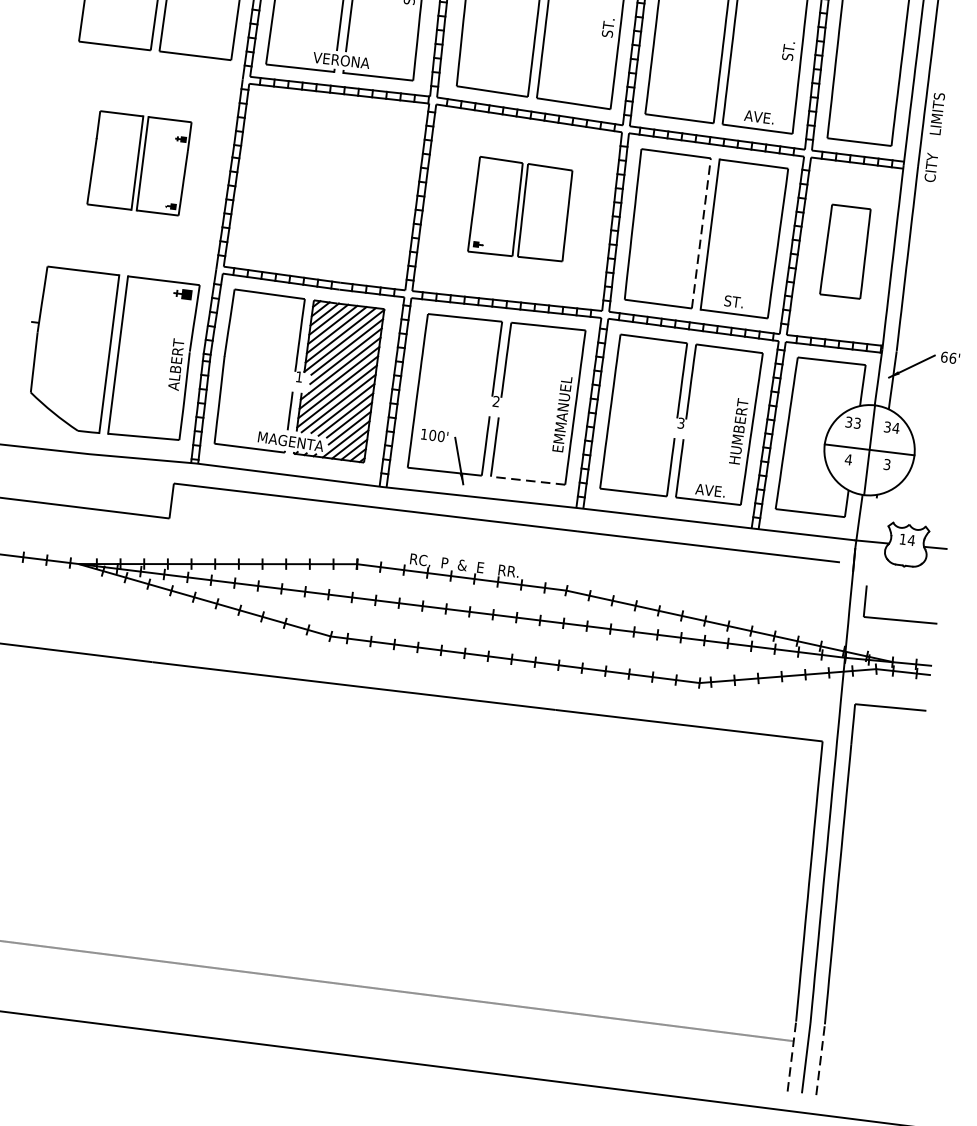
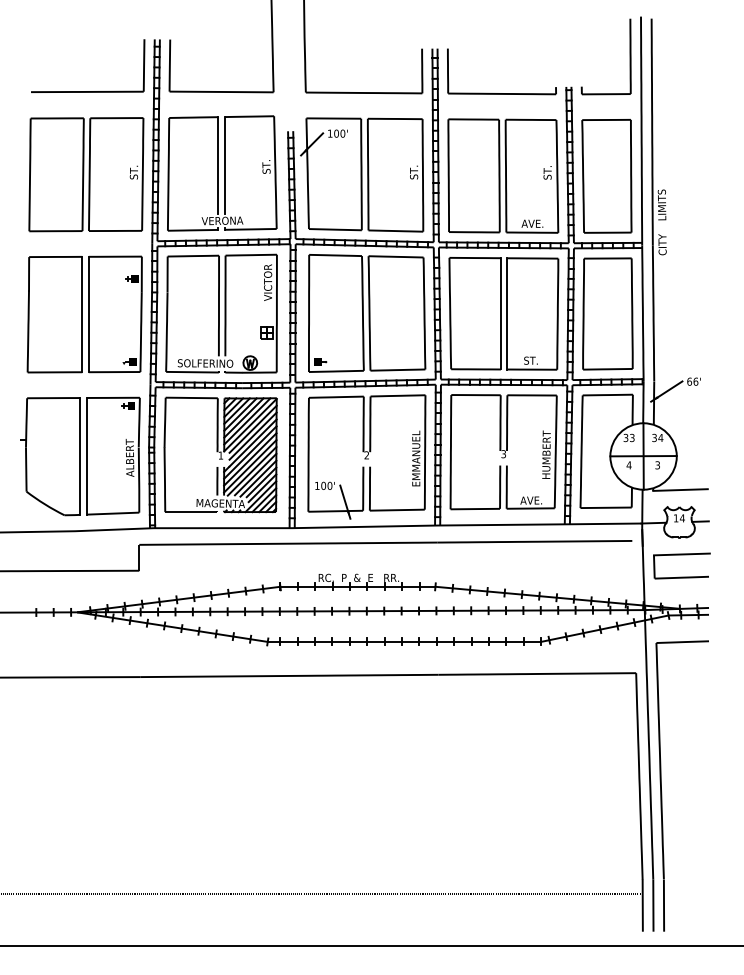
part: (139, 163) -> (84, 314), size x1.67
part: (324, 185) -> (221, 313), added
part: (521, 210) -> (367, 313), size x1.67
line: (700, 232) -> (500, 313), dashed -> solid
part: (845, 251) -> (607, 313), size x1.67
line: (526, 481) -> (396, 510), dashed -> solid
line: (913, 501) -> (680, 489), added
line: (904, 589) -> (681, 554), added
line: (791, 1056) -> (642, 905), dashed -> solid
line: (821, 1059) -> (664, 905), dashed -> solid

